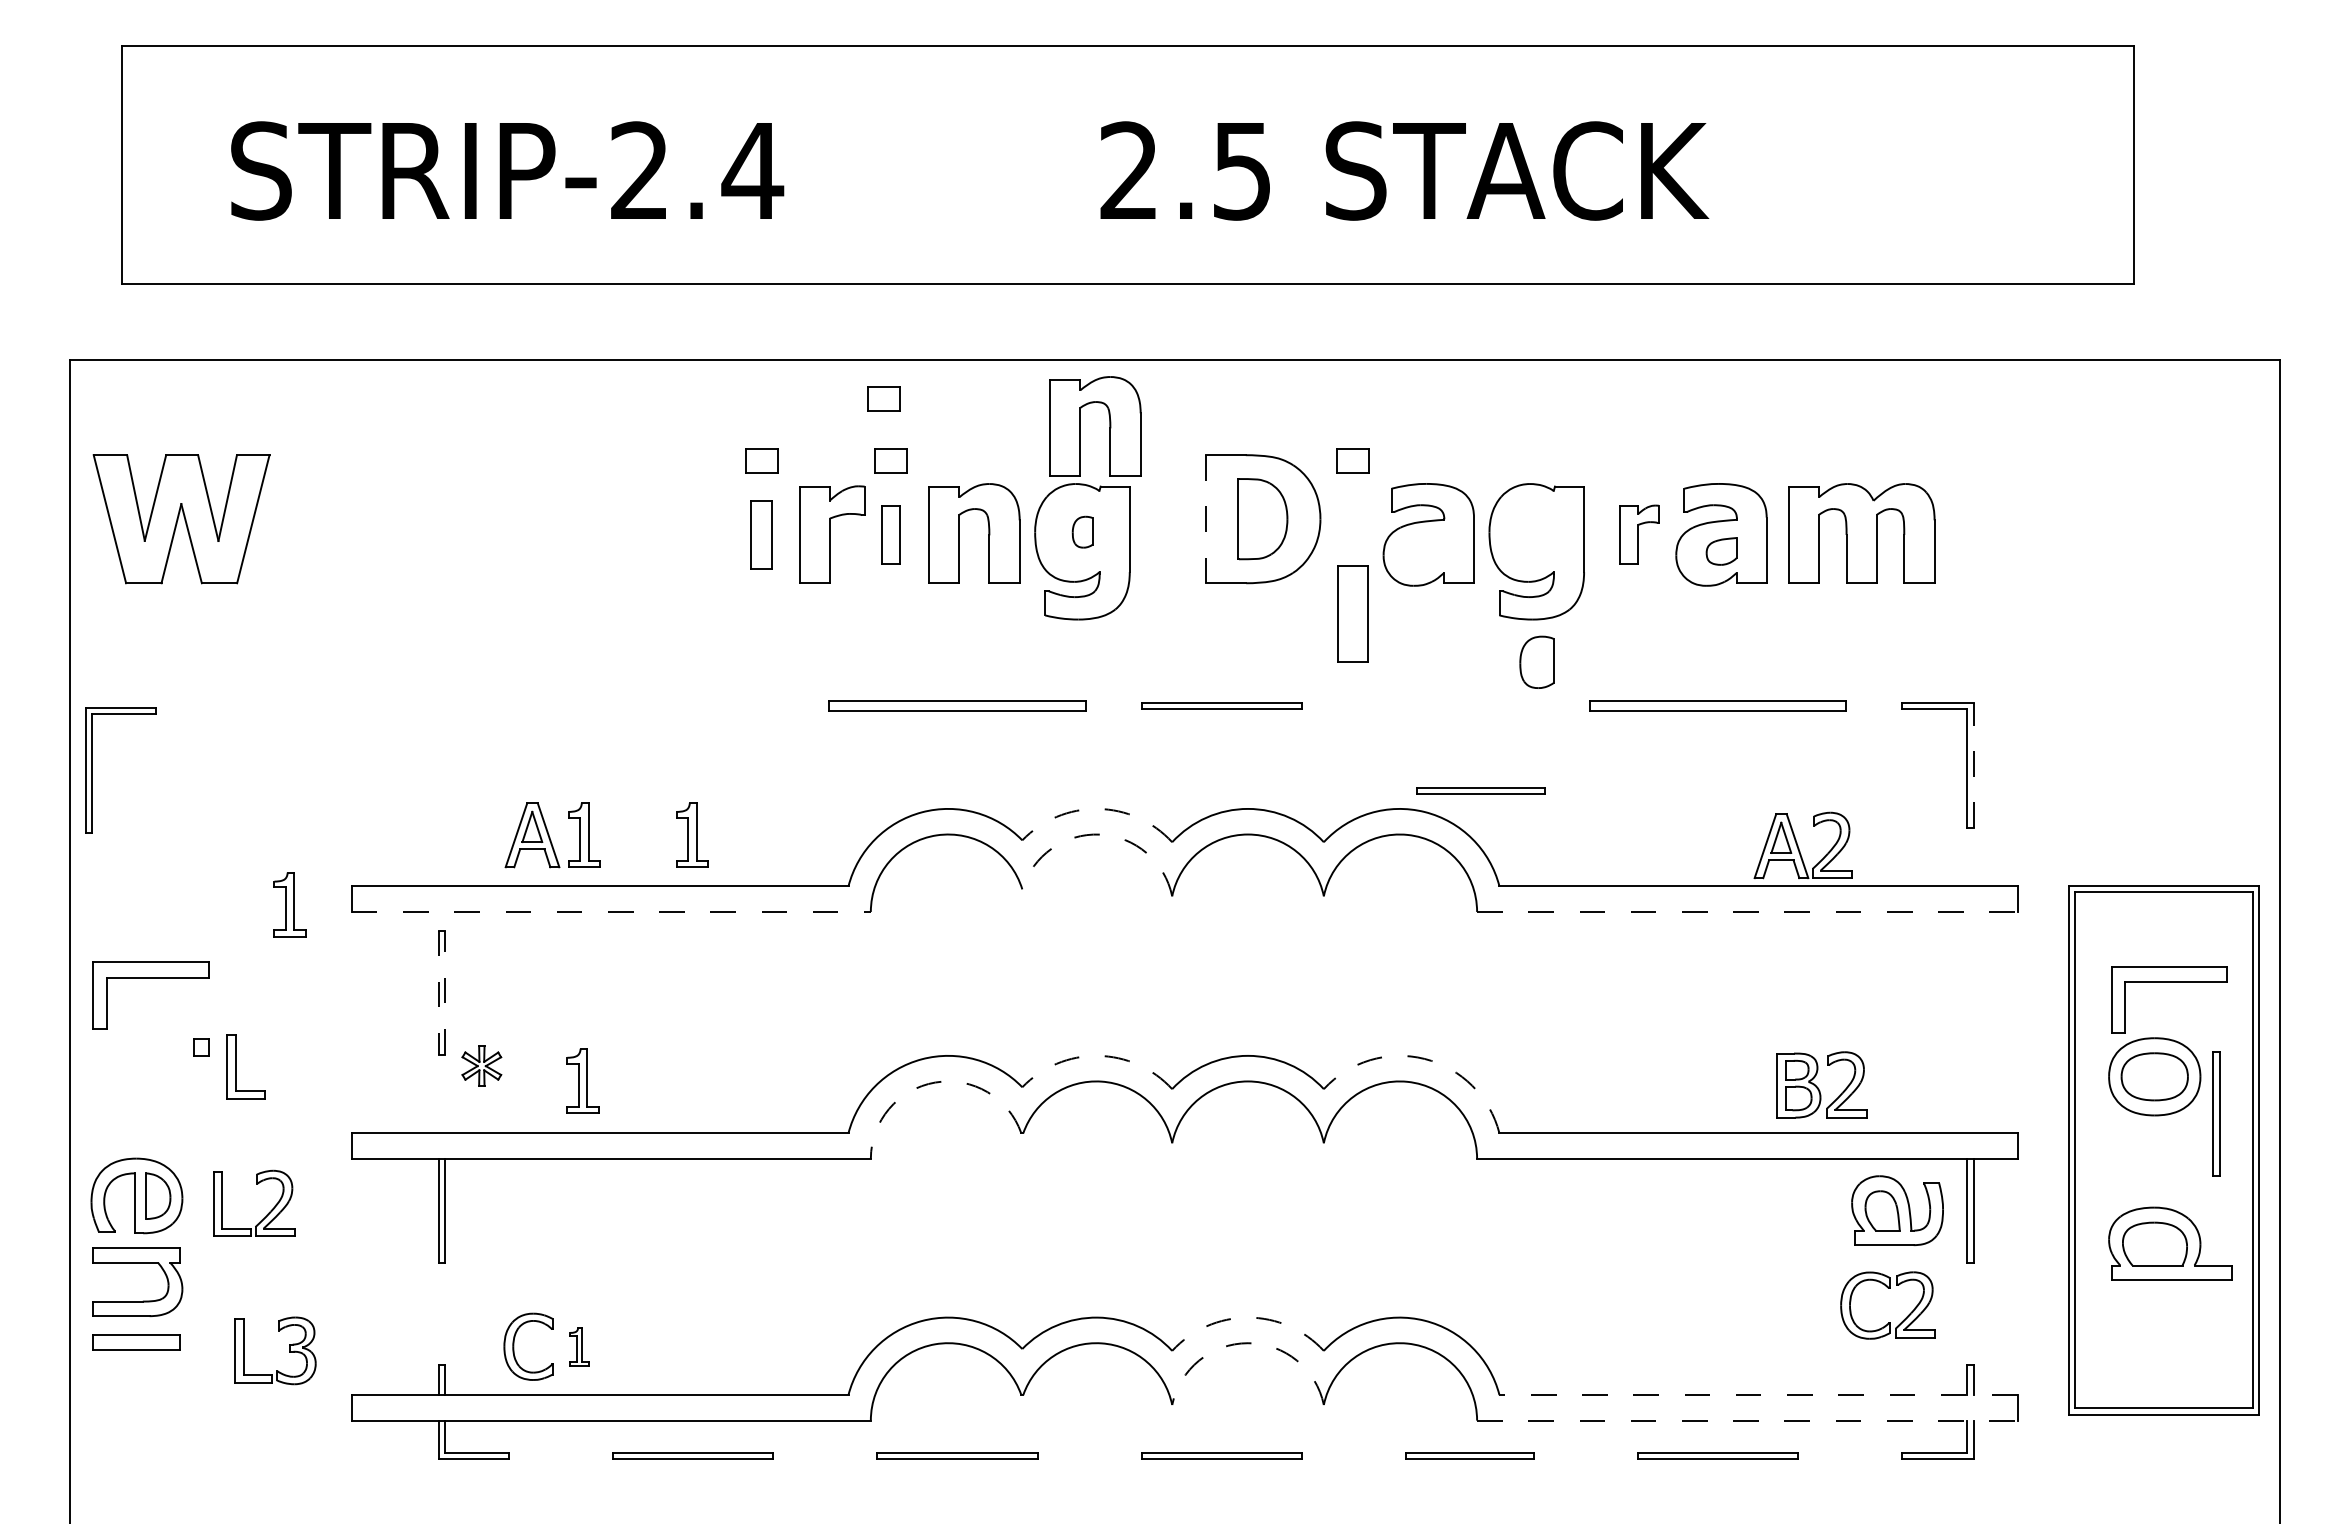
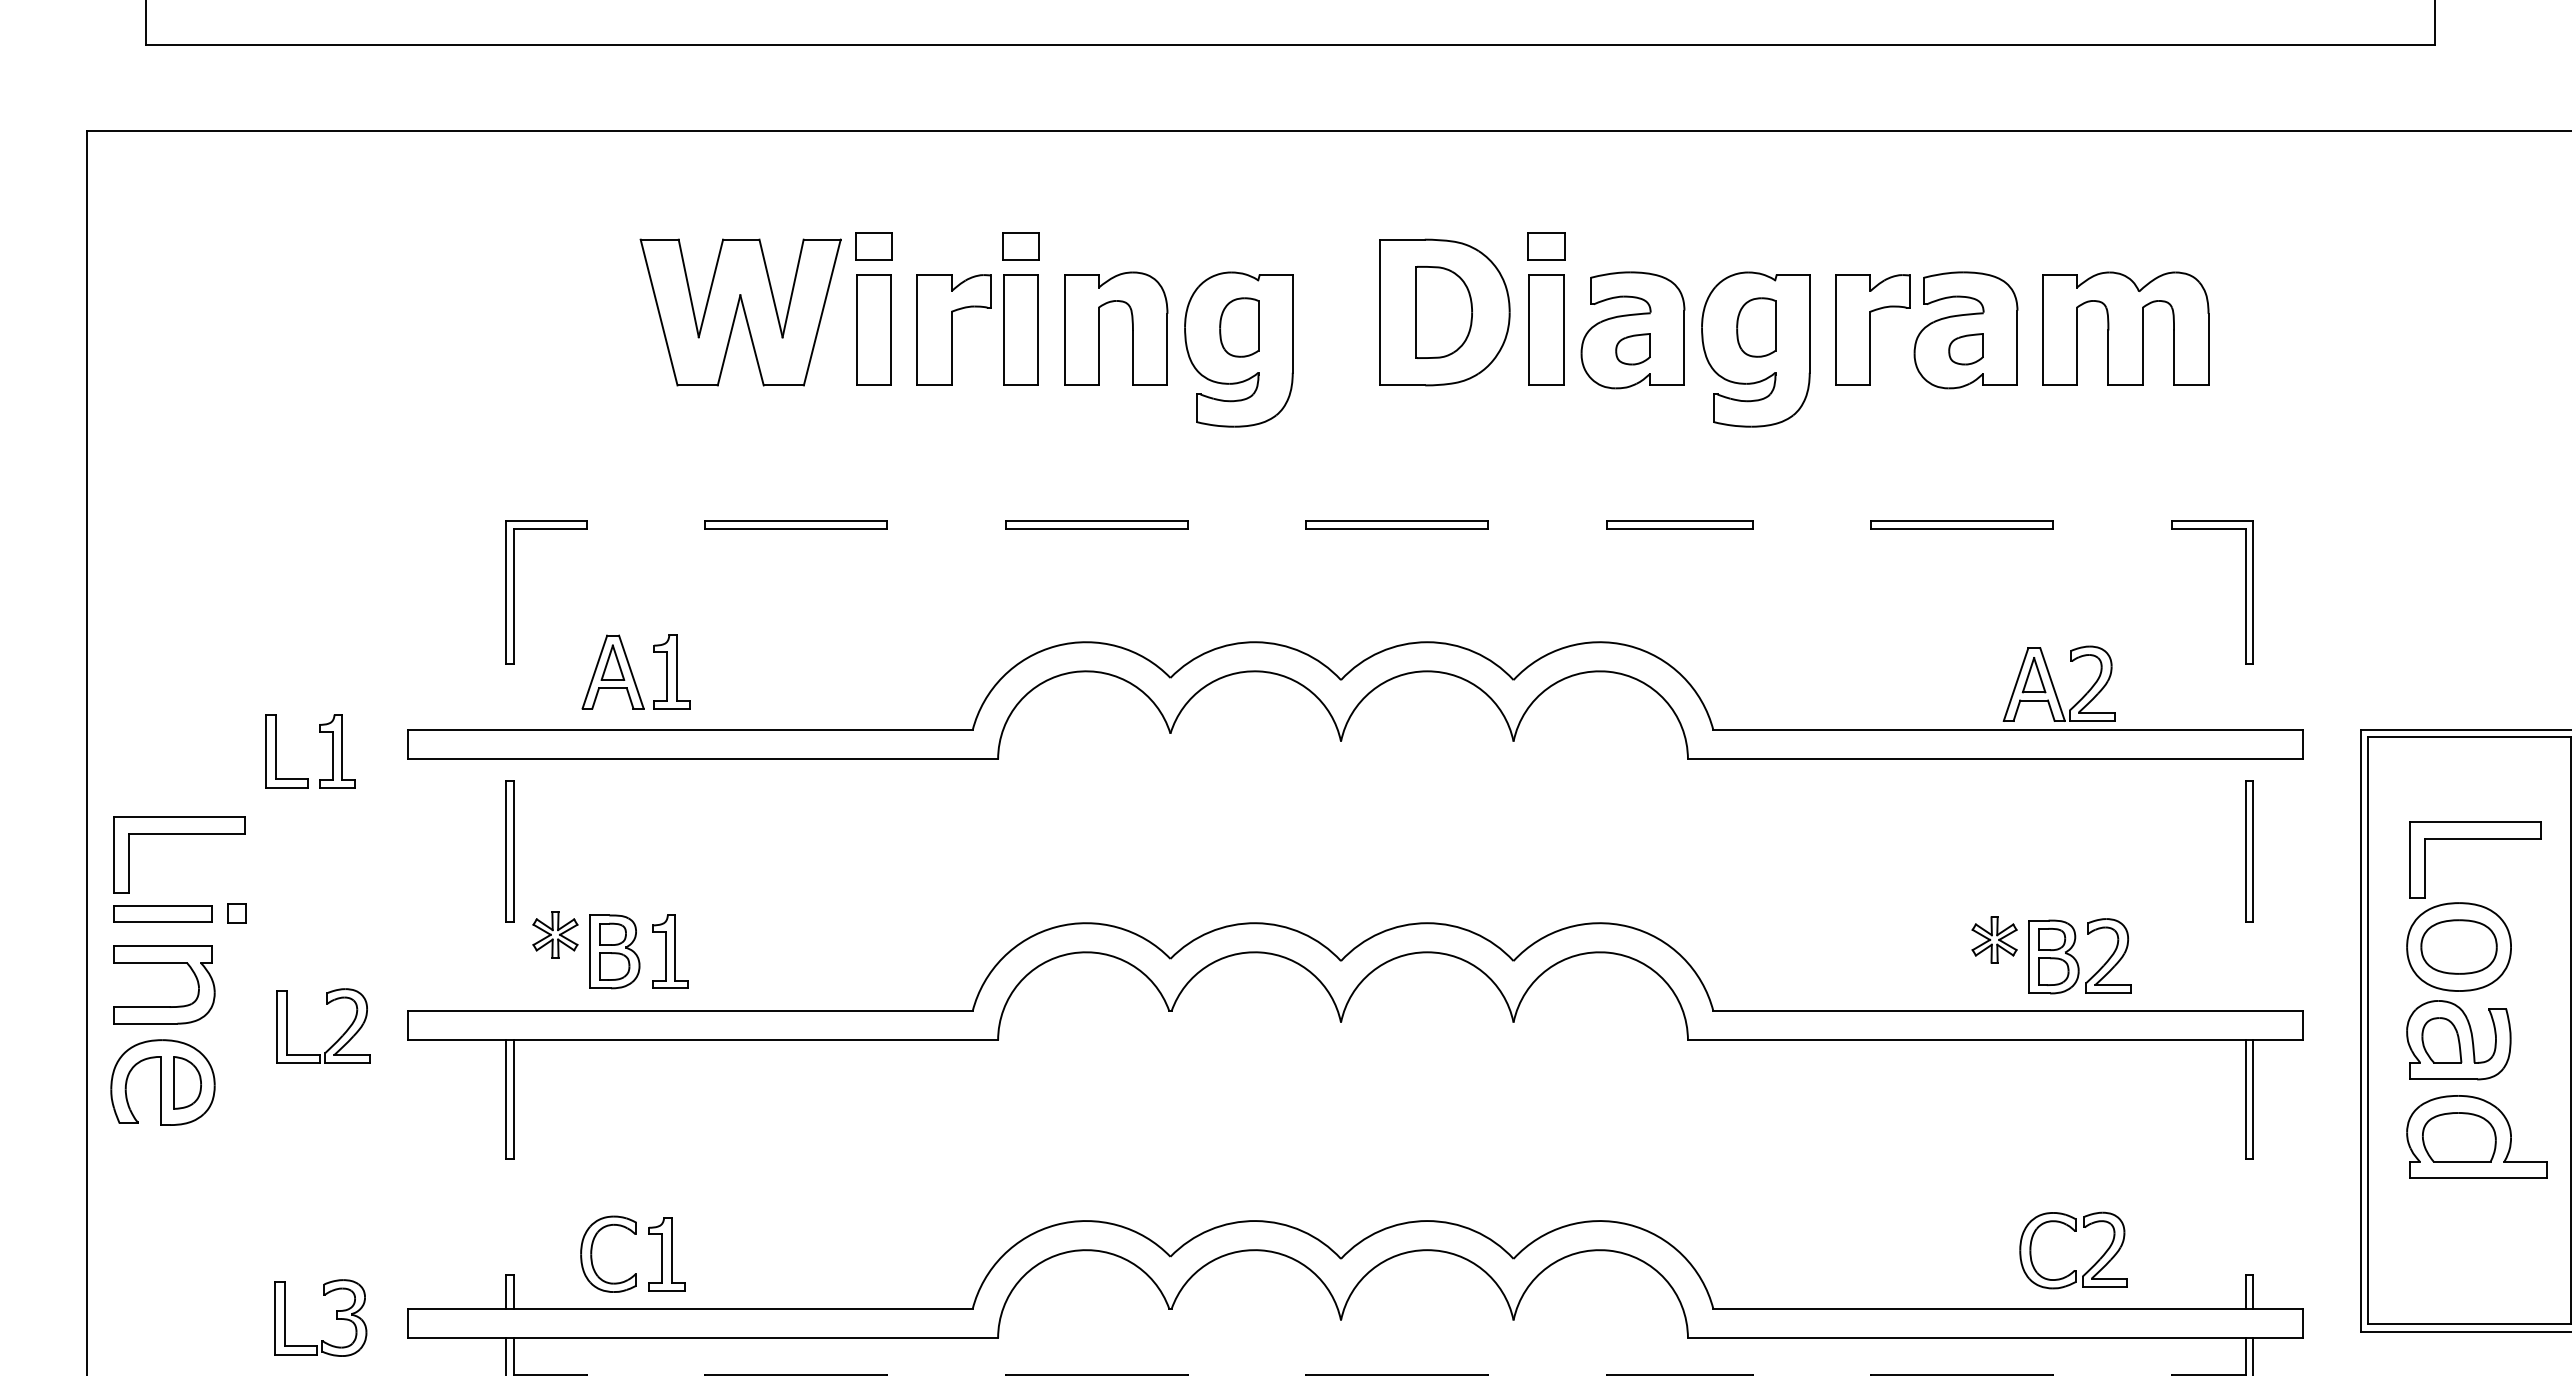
part: (883, 398) -> (1012, 175), removed
part: (1109, 426) -> (1269, 207), removed
part: (181, 519) -> (740, 312), moved
line: (1206, 519) -> (1380, 312), dashed -> solid
part: (1082, 531) -> (1238, 326), size x1.67
part: (761, 534) -> (873, 329), size x1.43
part: (890, 534) -> (1020, 329), size x1.67
part: (1639, 534) -> (1872, 329), size x1.67
part: (1428, 551) -> (1632, 349), added
part: (1352, 613) -> (1546, 329), moved
part: (1536, 661) -> (1755, 326), moved
part: (692, 705) -> (795, 524), added
part: (957, 705) -> (1096, 524), size x0.62
part: (1717, 705) -> (1961, 524), size x0.62
line: (1973, 765) -> (2252, 592), dashed -> solid
part: (92, 770) -> (514, 592), moved
part: (1480, 790) -> (1679, 524), moved
arc: (1097, 808) -> (1256, 641), dashed -> solid
part: (692, 834) -> (795, 671), removed
arc: (1099, 834) -> (1258, 671), dashed -> solid
line: (611, 911) -> (702, 758), dashed -> solid
line: (1747, 911) -> (1995, 758), dashed -> solid
line: (445, 992) -> (514, 851), dashed -> solid
line: (438, 993) -> (506, 852), dashed -> solid
arc: (1097, 1055) -> (1256, 922), dashed -> solid
arc: (1424, 1058) -> (1628, 926), dashed -> solid
part: (236, 1066) -> (276, 750), moved
part: (1746, 1070) -> (1994, 939), added
part: (533, 1080) -> (614, 951), added
arc: (935, 1082) -> (1071, 953), dashed -> solid
part: (2216, 1113) -> (2249, 851), moved
part: (1897, 1210) -> (2458, 1039), moved
part: (267, 1213) -> (338, 1037), moved
part: (1887, 1288) -> (2073, 1231), moved
part: (143, 1300) -> (170, 1005), moved
arc: (1248, 1317) -> (1427, 1220), dashed -> solid
part: (136, 1342) -> (162, 913), moved
arc: (1248, 1343) -> (1427, 1250), dashed -> solid
part: (579, 1346) -> (666, 1253), size x1.67
part: (289, 1350) -> (336, 1317), moved
line: (1758, 1395) -> (2008, 1309), dashed -> solid
line: (1747, 1420) -> (1995, 1338), dashed -> solid

